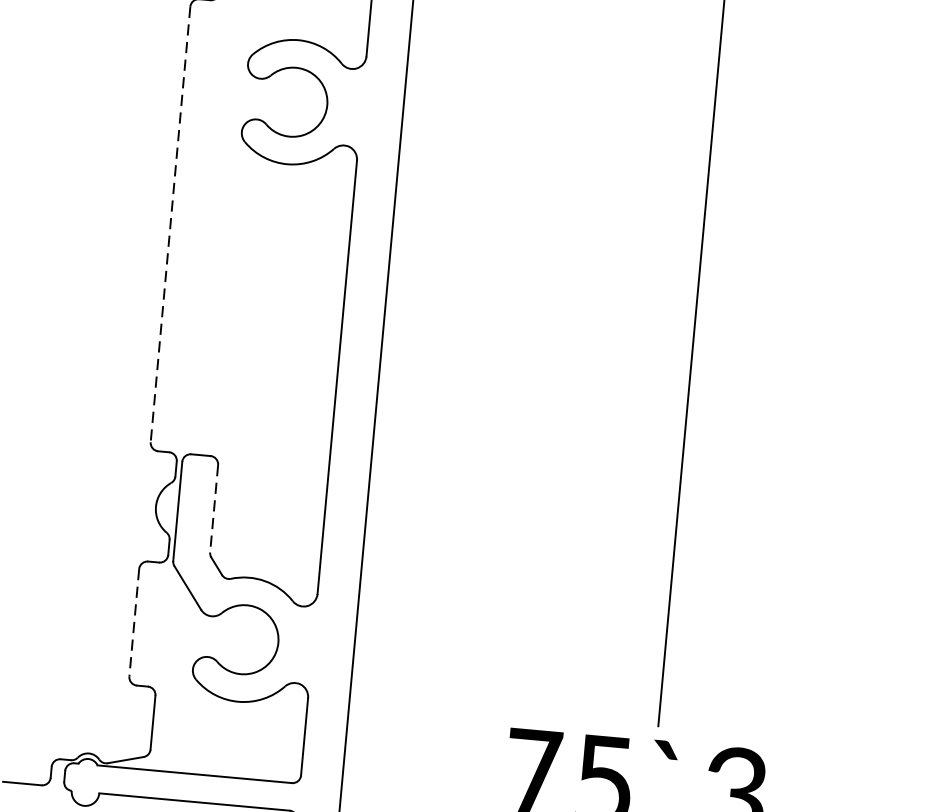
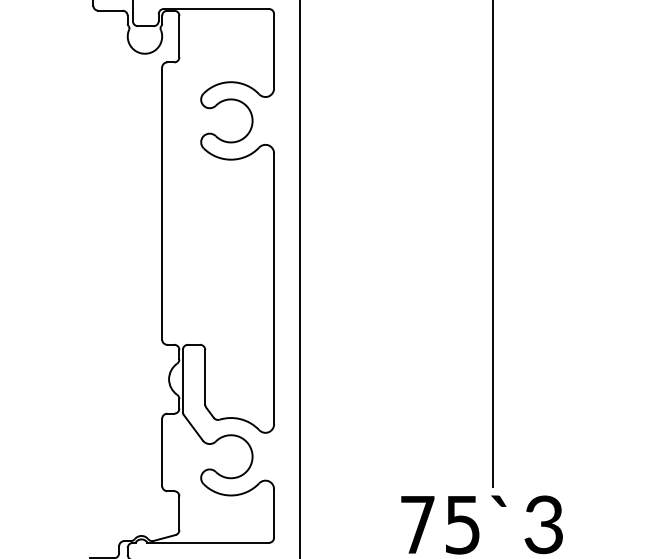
line: (170, 225) -> (162, 204), dashed -> solid
line: (214, 509) -> (205, 377), dashed -> solid
line: (134, 622) -> (162, 452), dashed -> solid

